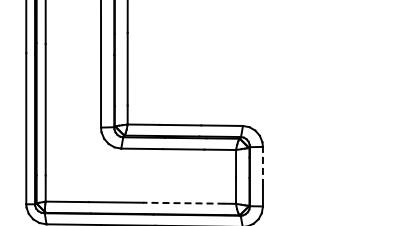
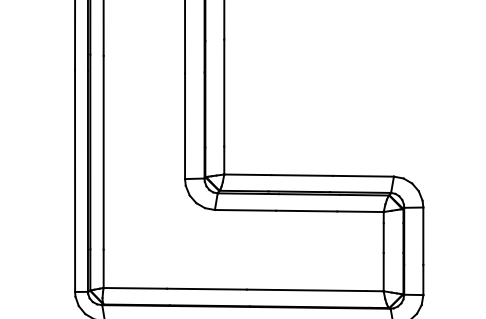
line: (262, 165) -> (422, 234), dashed -> solid
line: (183, 203) -> (306, 290), dashed -> solid

